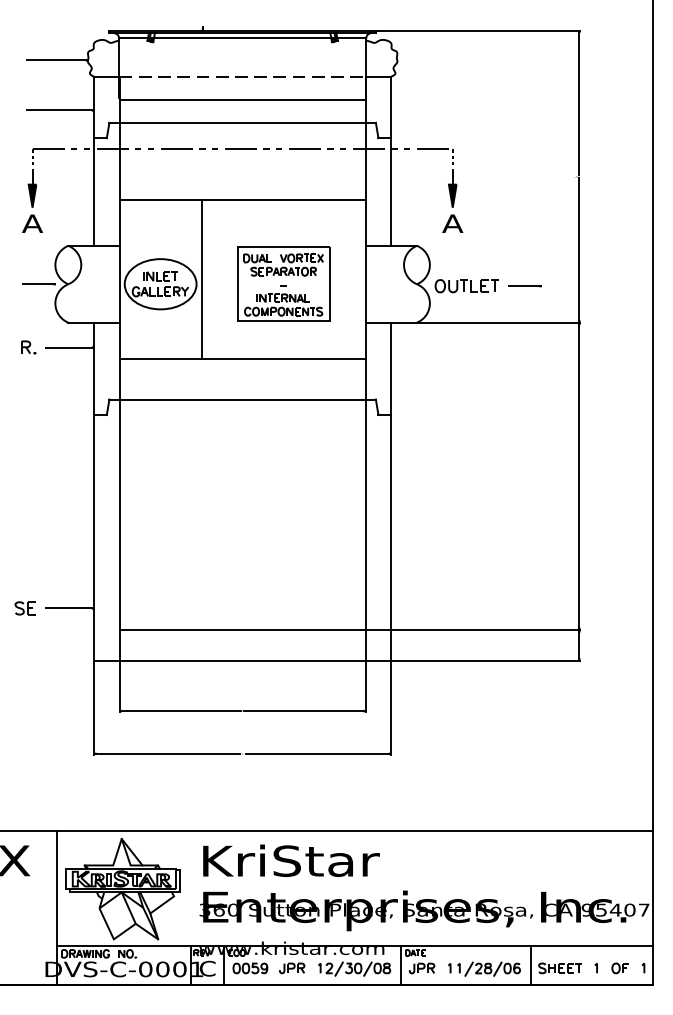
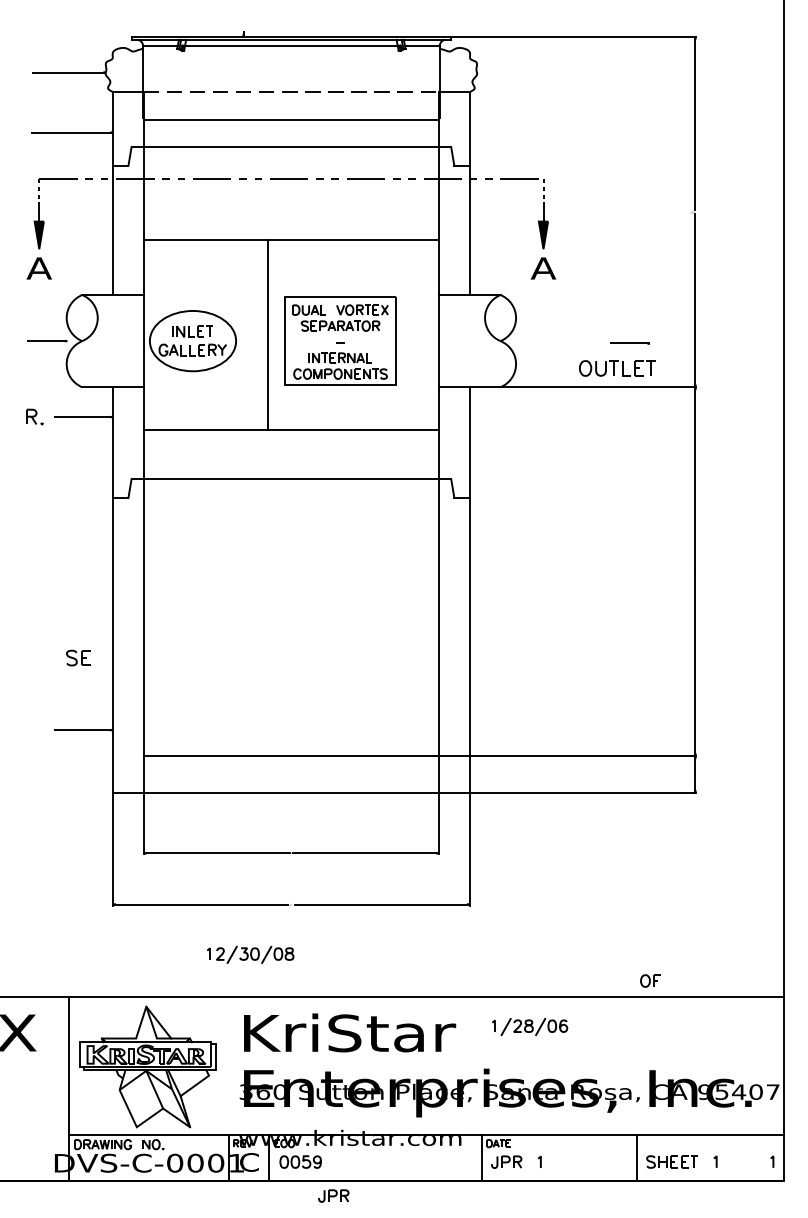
line: (201, 278) -> (268, 334), moved
part: (466, 286) -> (617, 368), moved
part: (25, 607) -> (78, 657), moved
part: (291, 967) -> (333, 1195), moved
part: (620, 967) -> (650, 980), moved
part: (354, 968) -> (250, 954), moved
part: (489, 969) -> (530, 1027), moved

